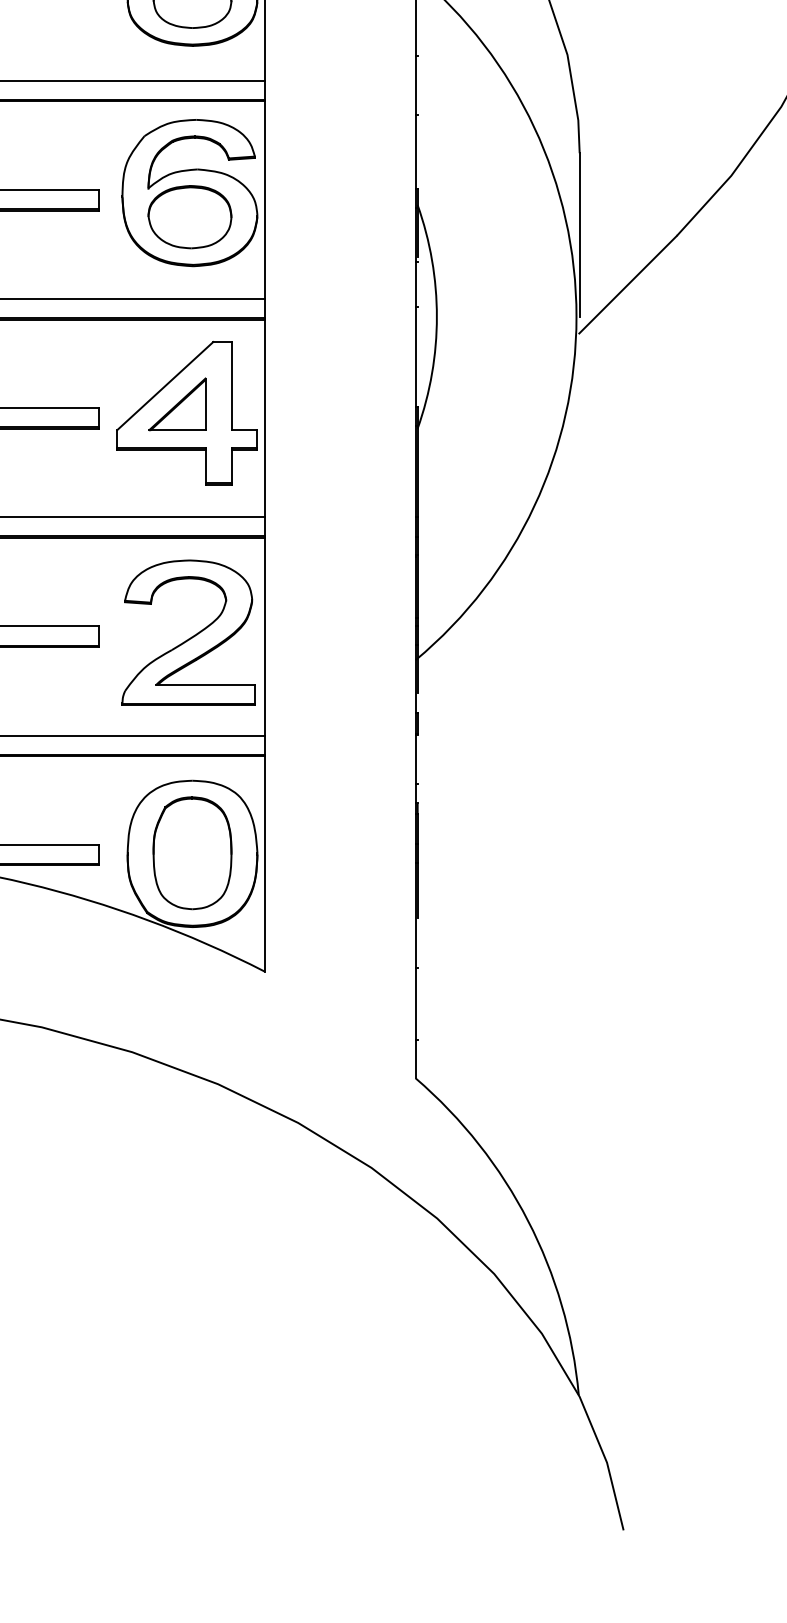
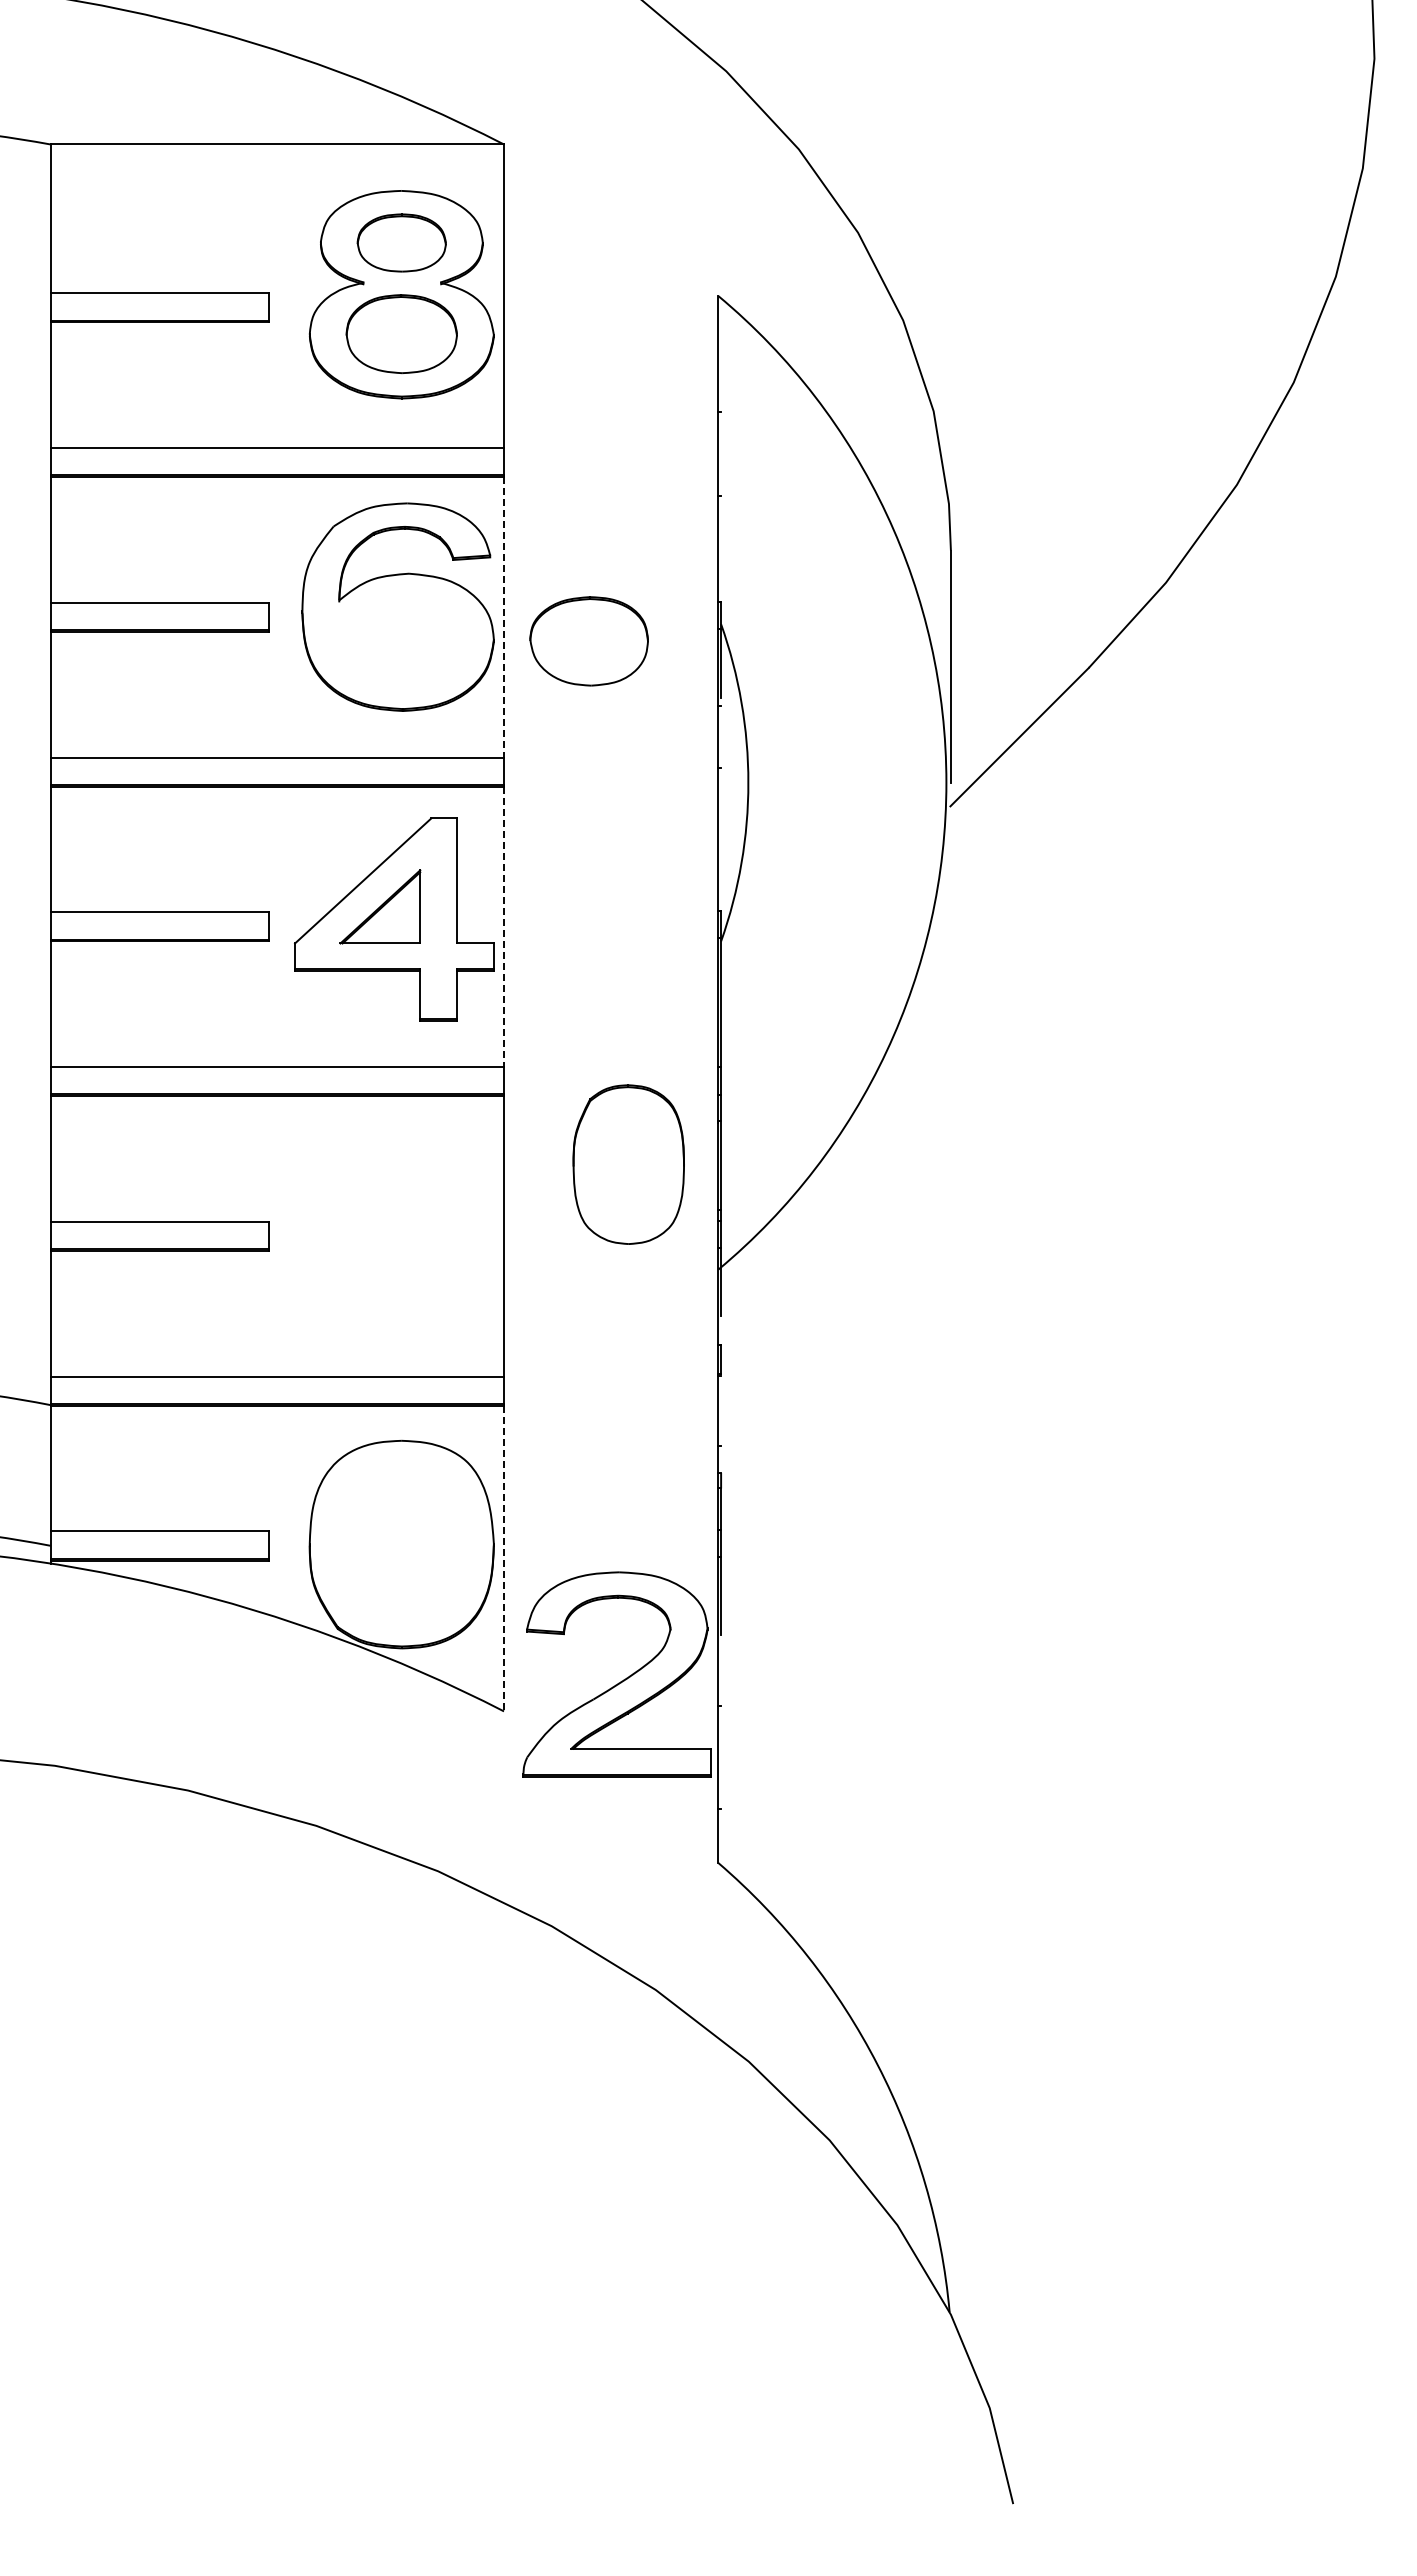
line: (264, 200) -> (504, 617), solid -> dashed
part: (189, 217) -> (588, 641), moved
line: (264, 418) -> (504, 927), solid -> dashed
part: (190, 637) -> (620, 1681), moved
part: (192, 853) -> (628, 1164), moved
line: (264, 863) -> (504, 1558), solid -> dashed

